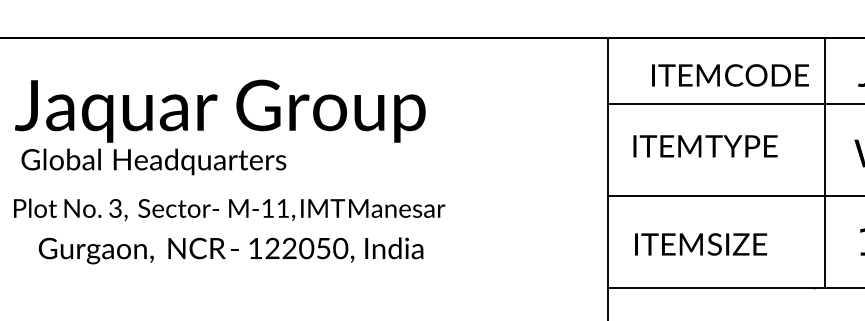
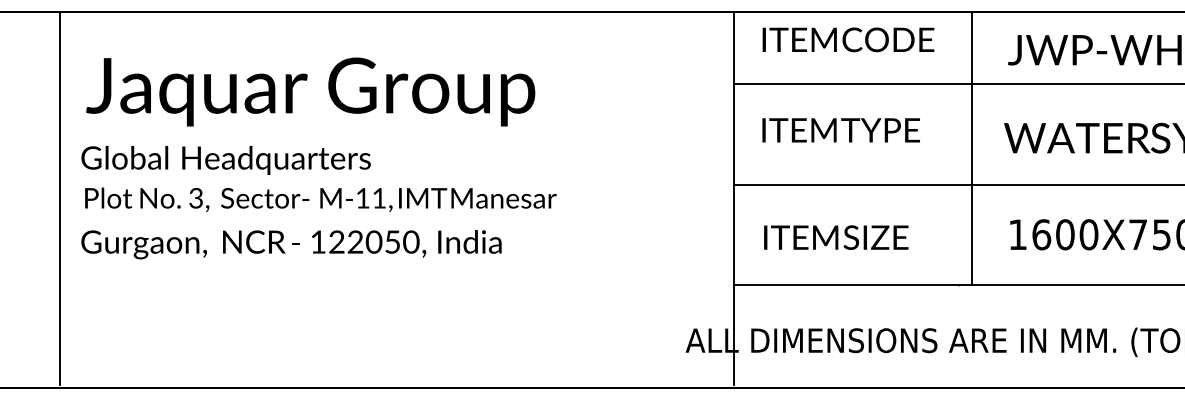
text: (730, 75) -> (848, 39), moved
text: (153, 162) -> (225, 160), moved
text: (231, 250) -> (291, 244), moved

